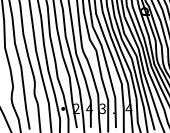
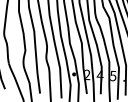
text: (102, 108) -> (113, 75), 3 -> 5

